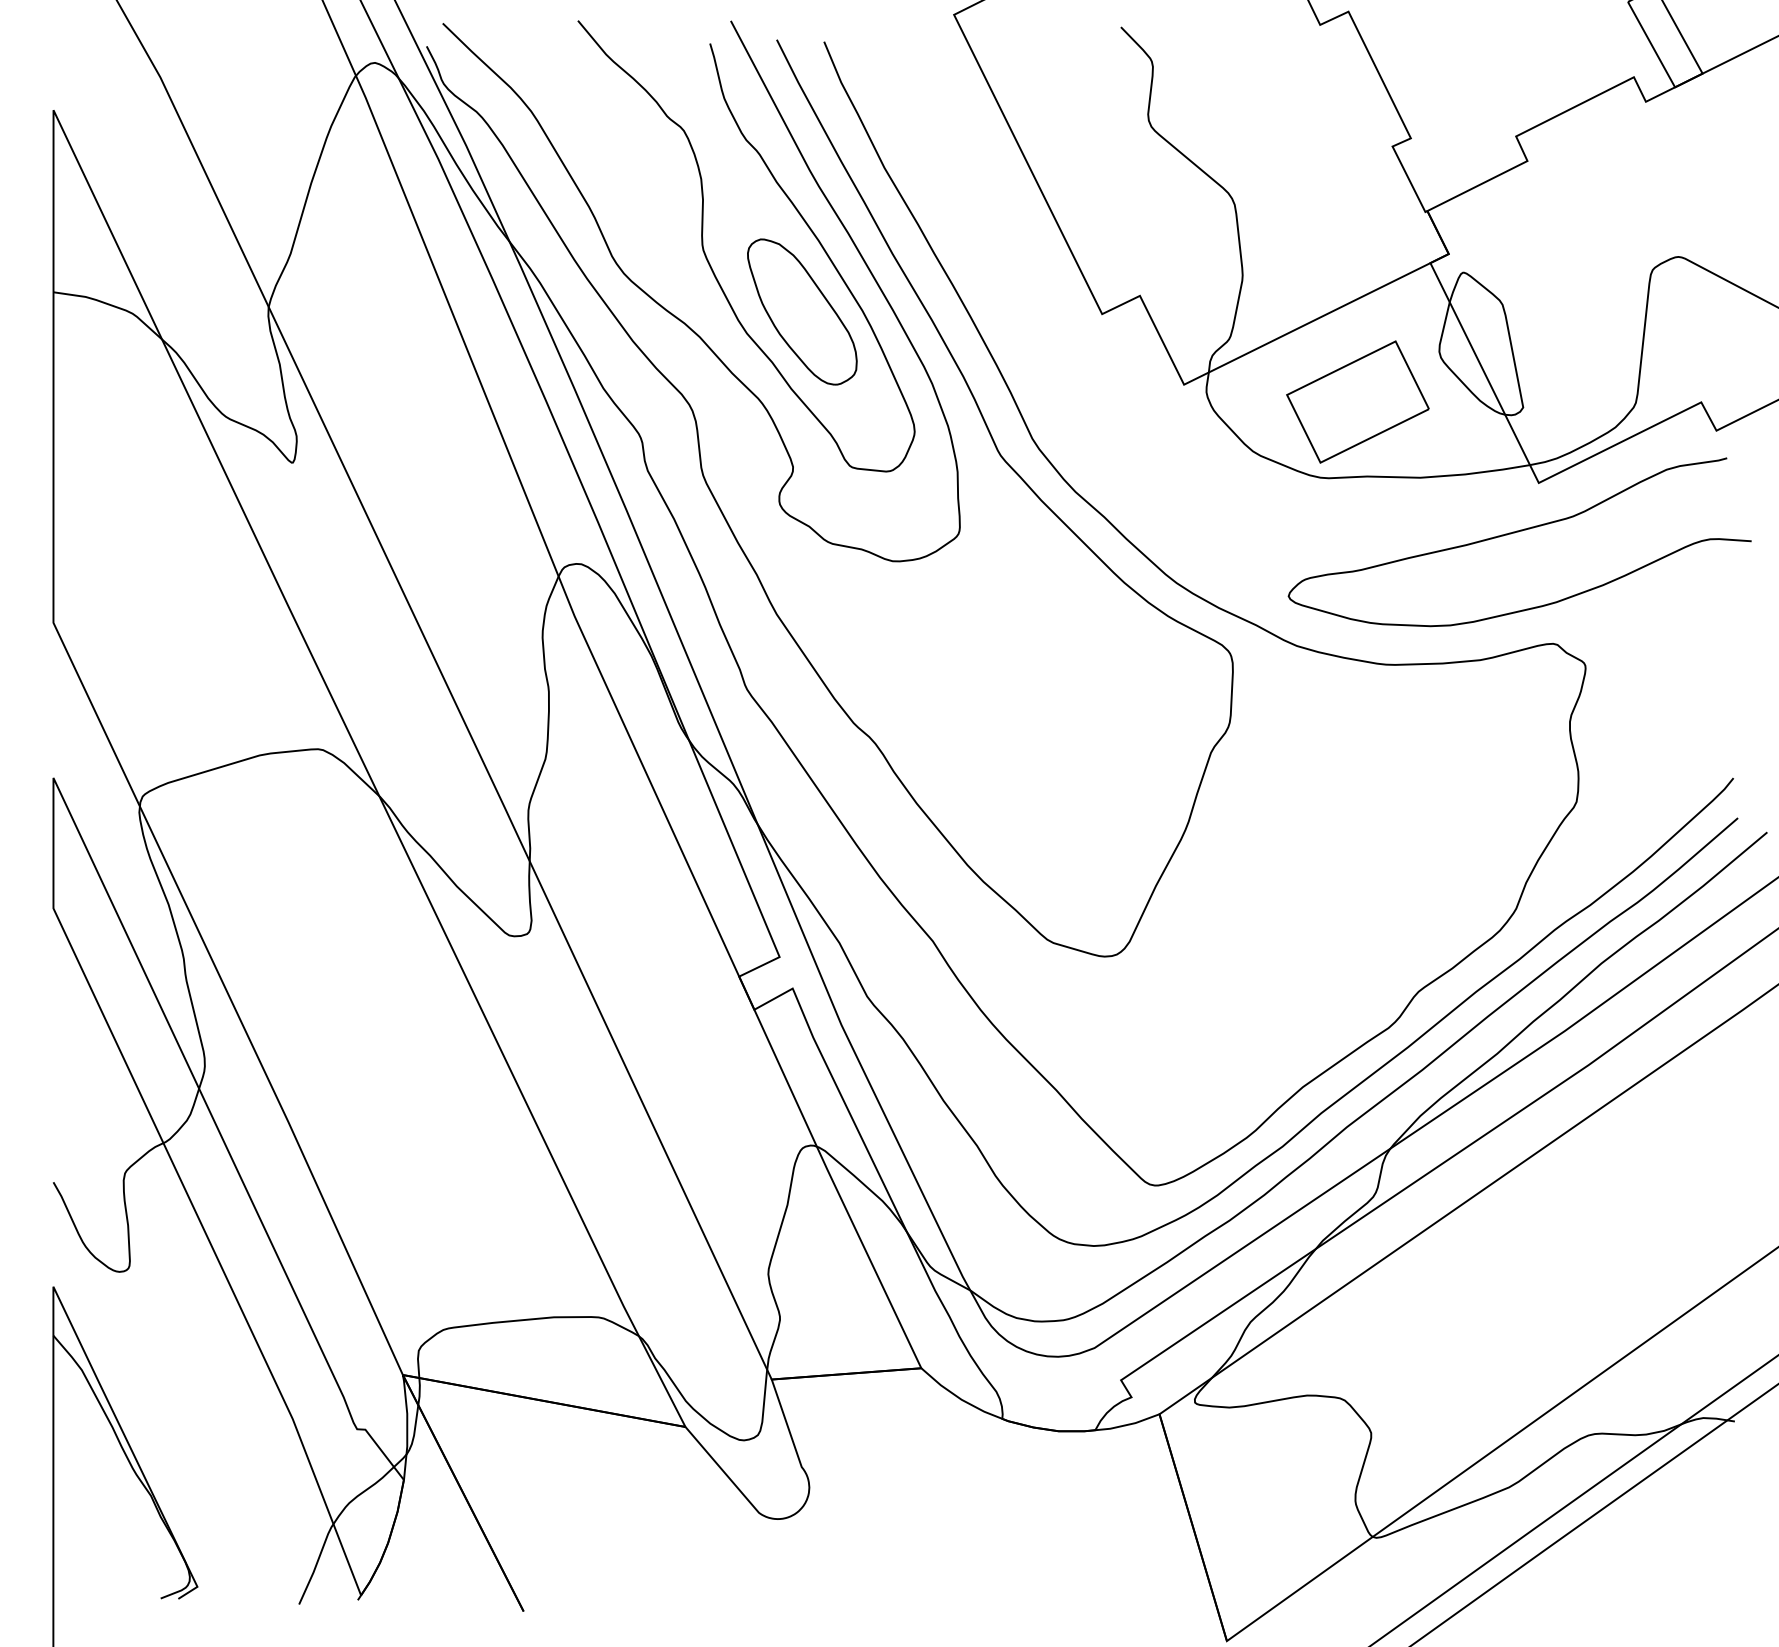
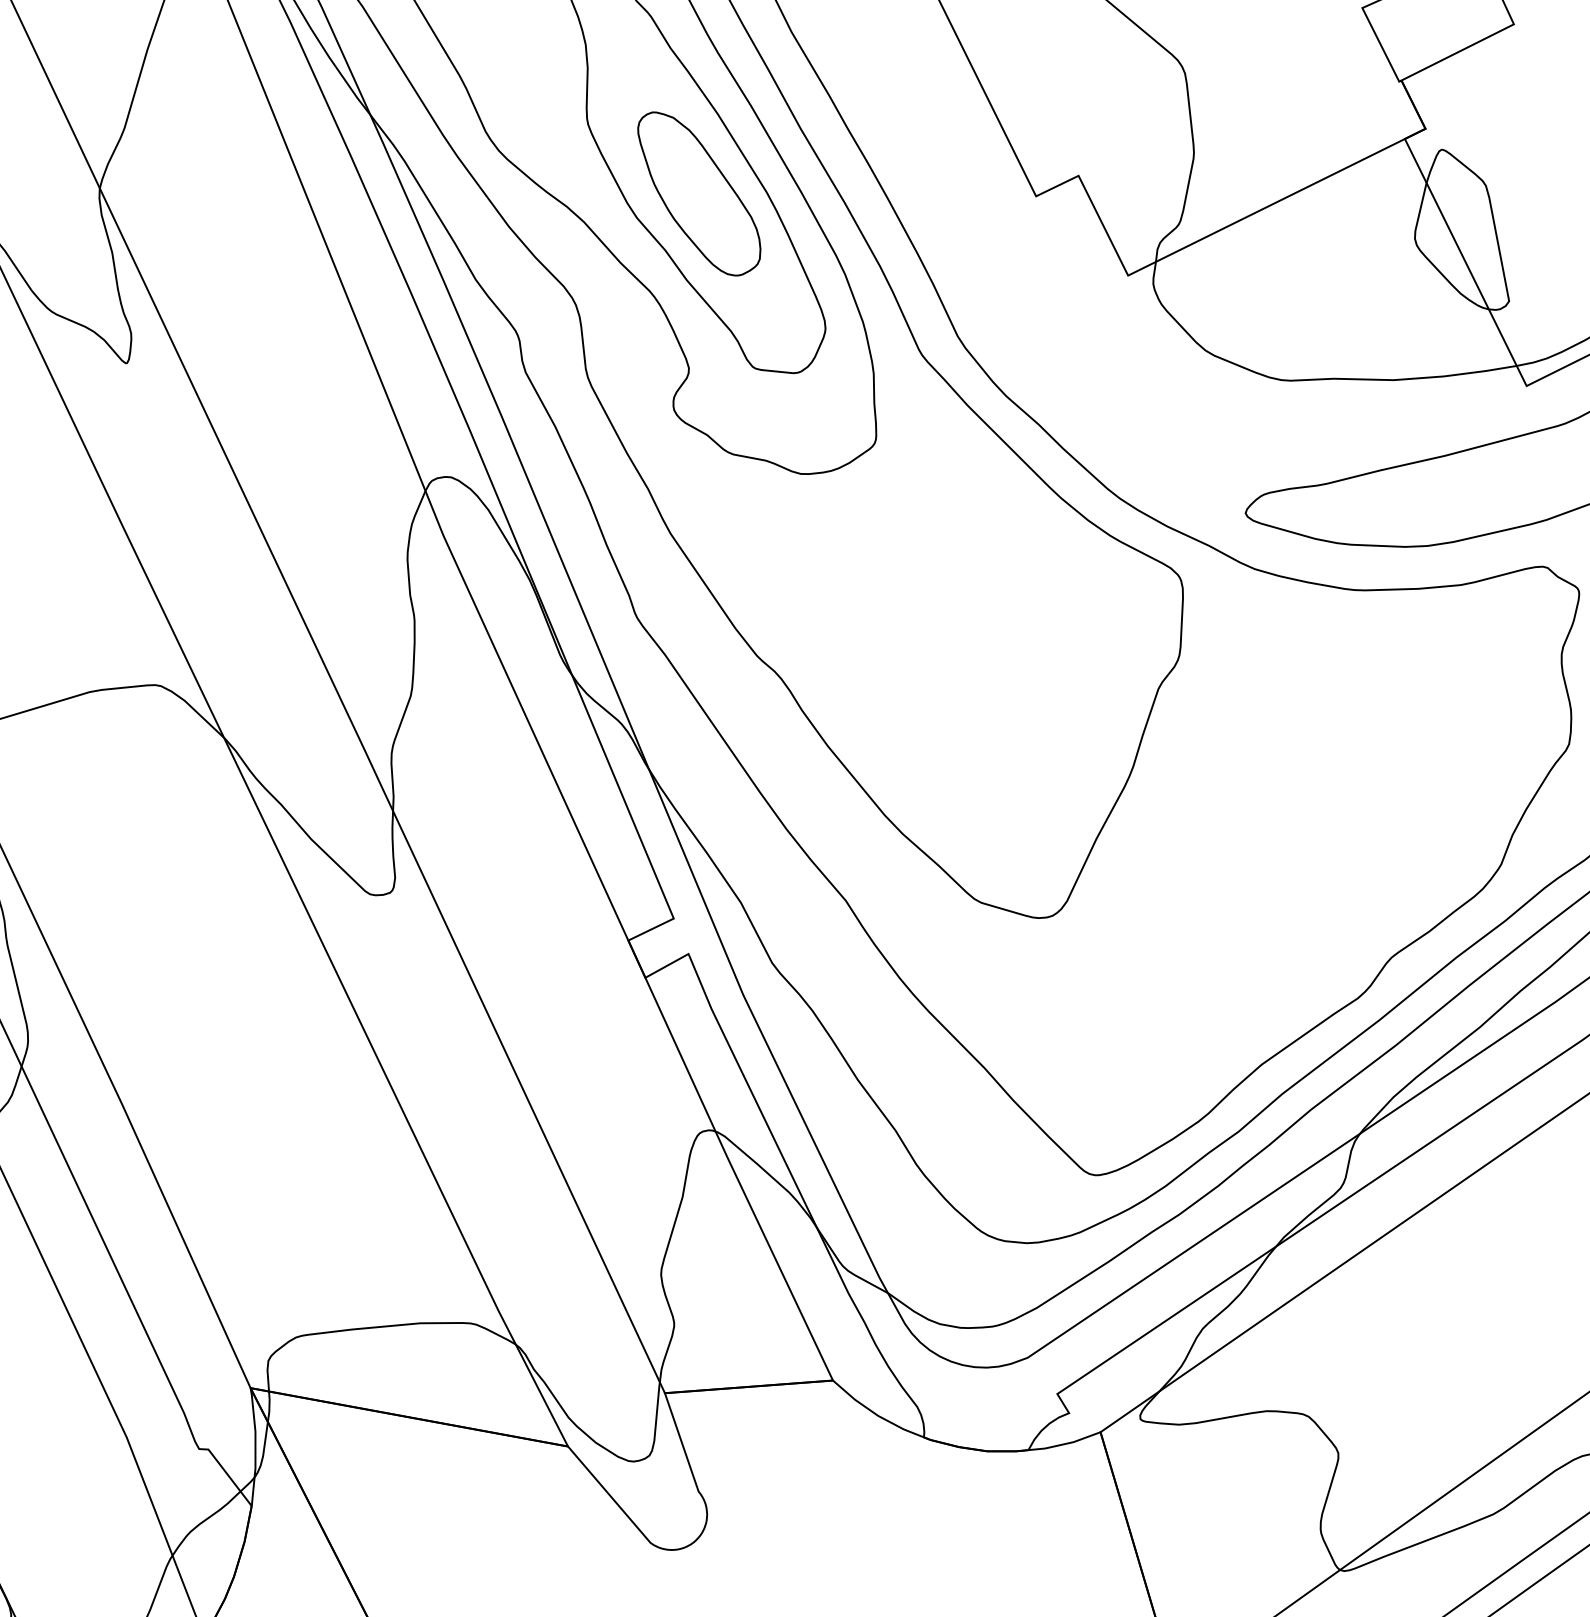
part: (1357, 401) -> (1322, 294), removed

